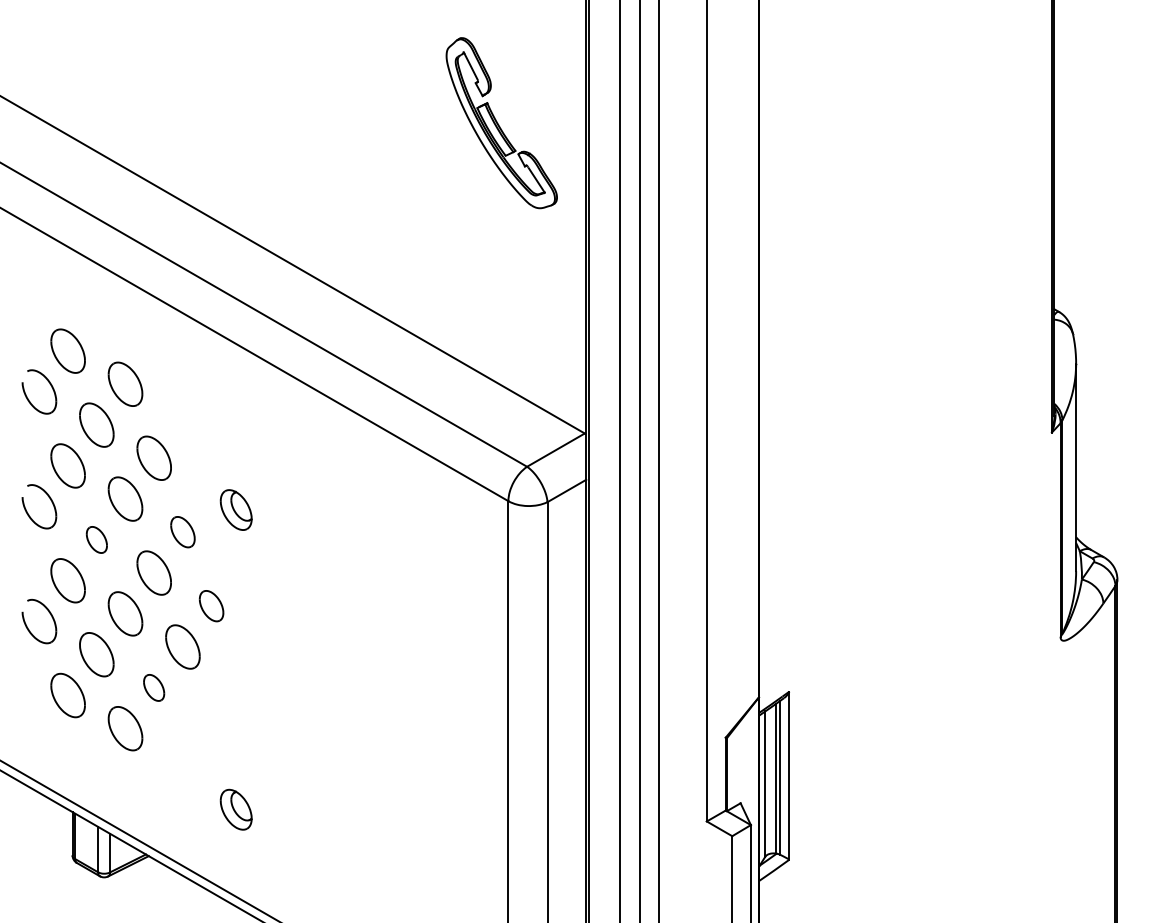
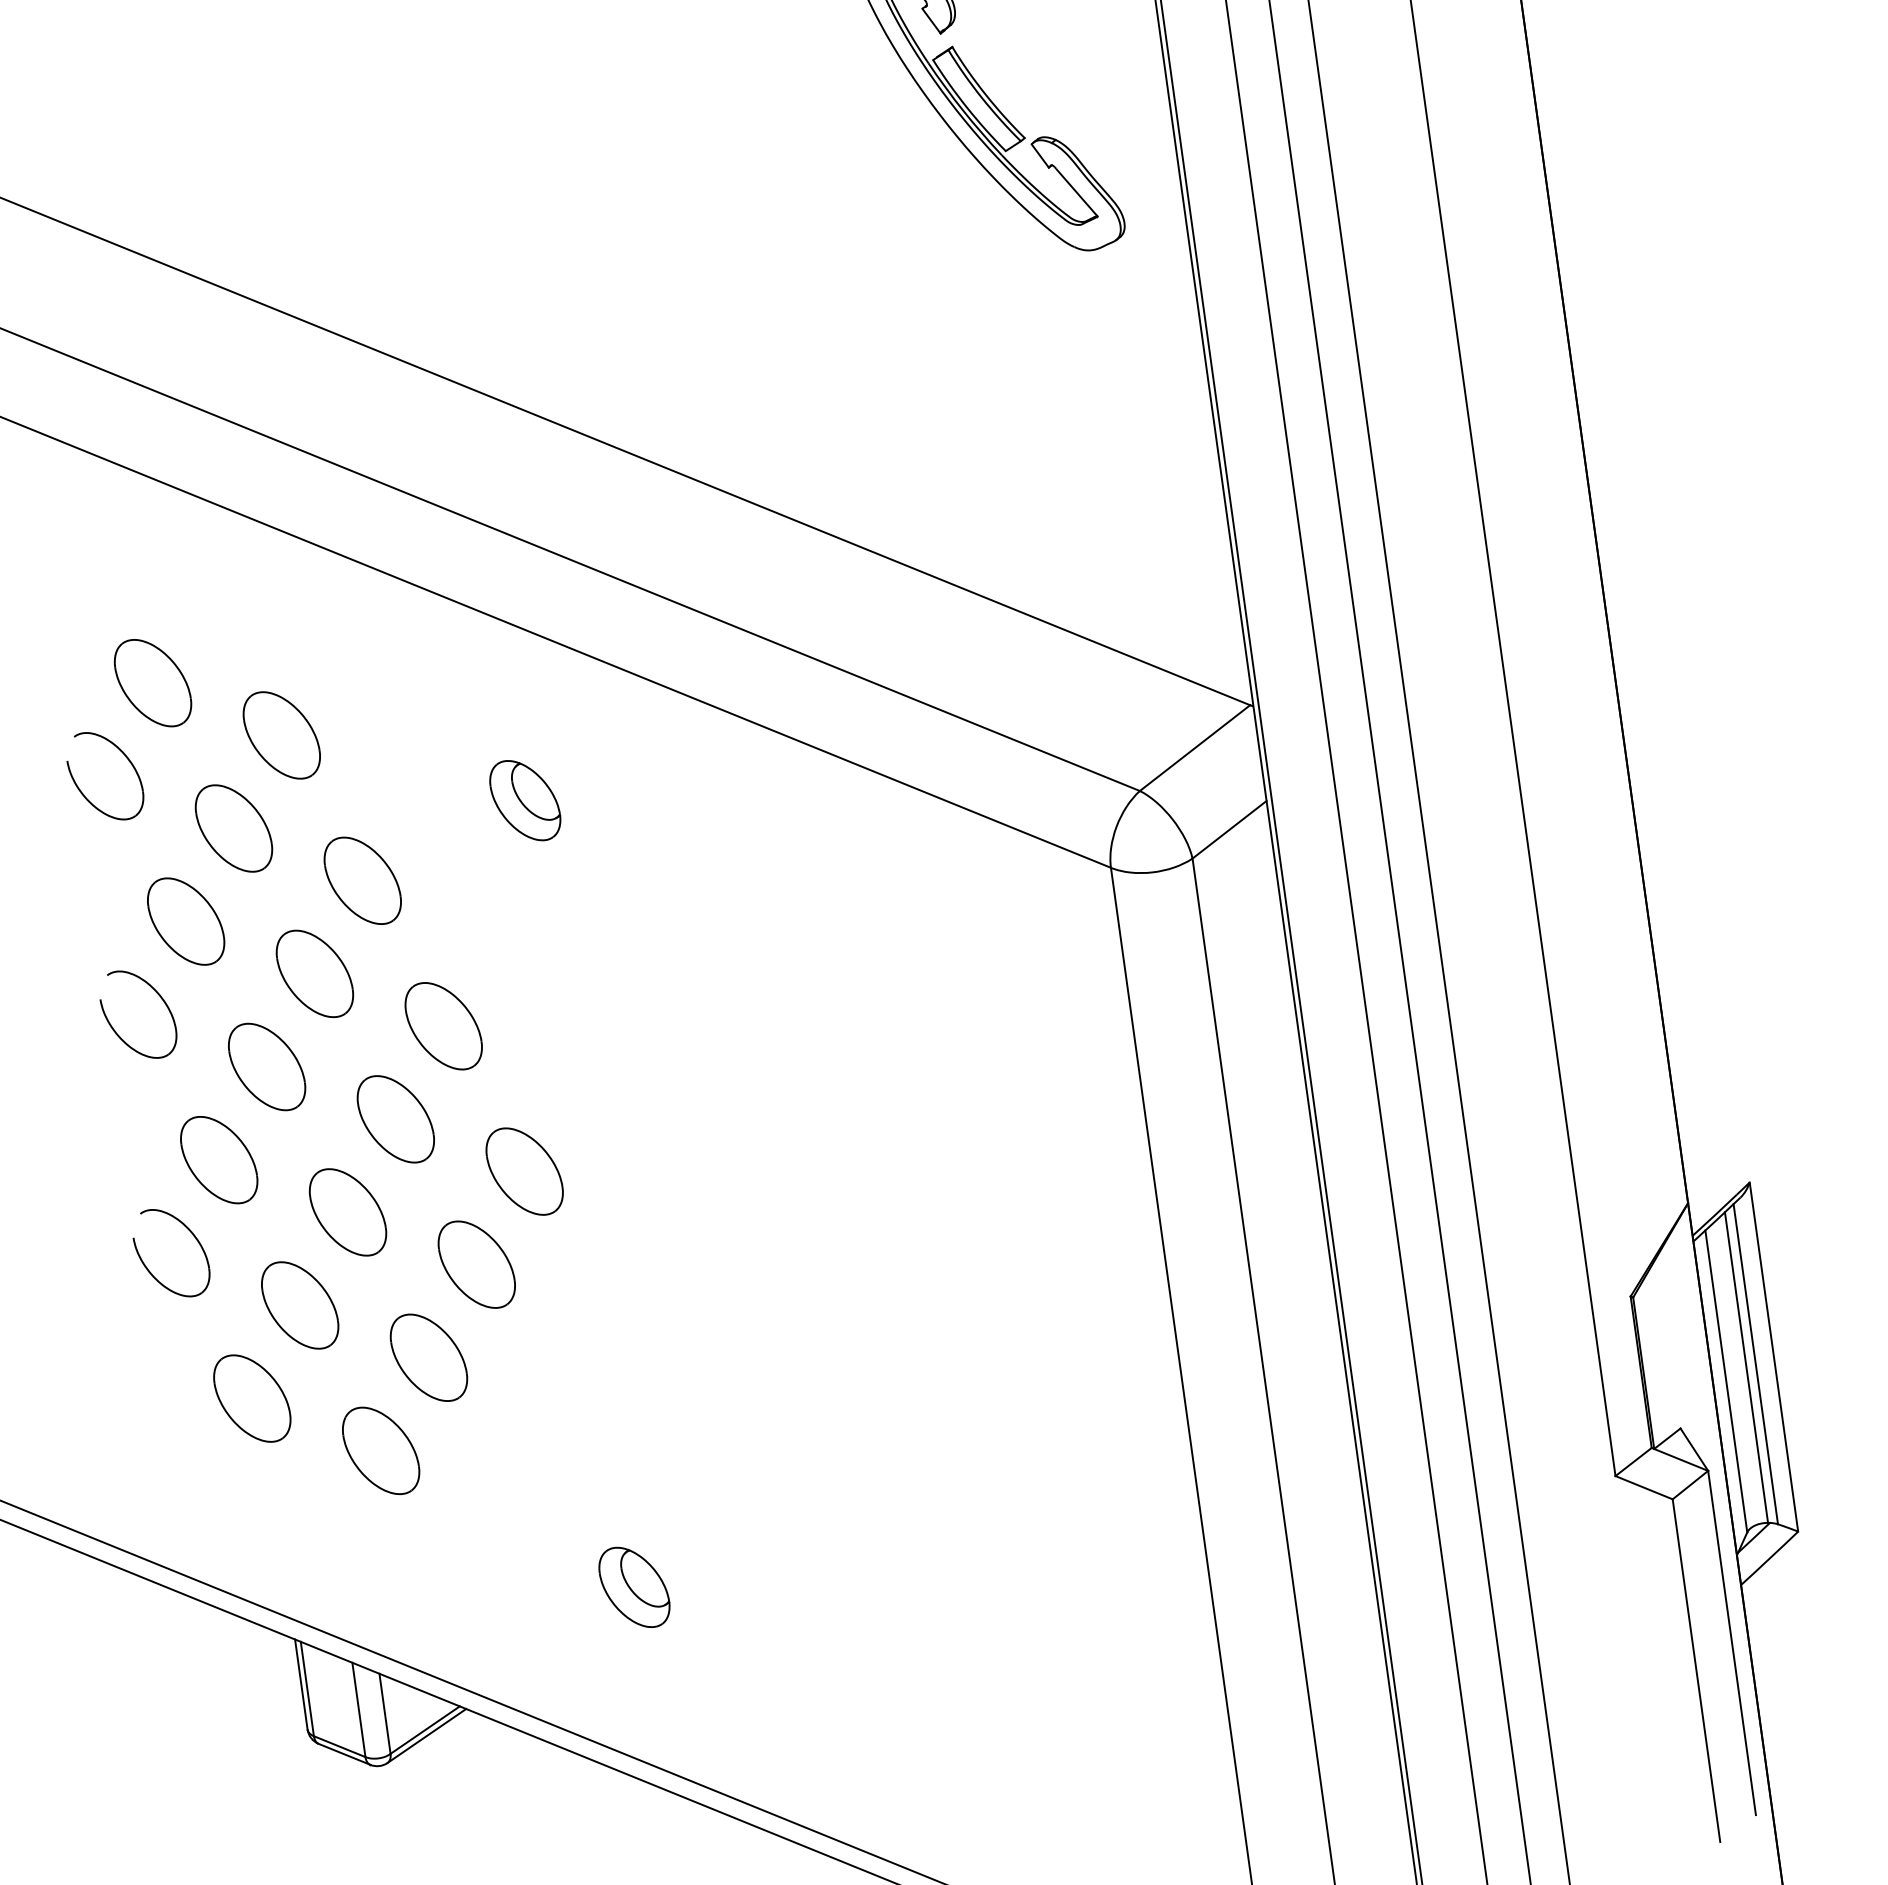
part: (235, 509) -> (523, 799), moved
part: (182, 531) -> (442, 1024), size x1.43
part: (96, 539) -> (266, 1066), size x1.67
part: (211, 605) -> (524, 1170), size x1.43
part: (153, 687) -> (427, 1357), size x1.67

